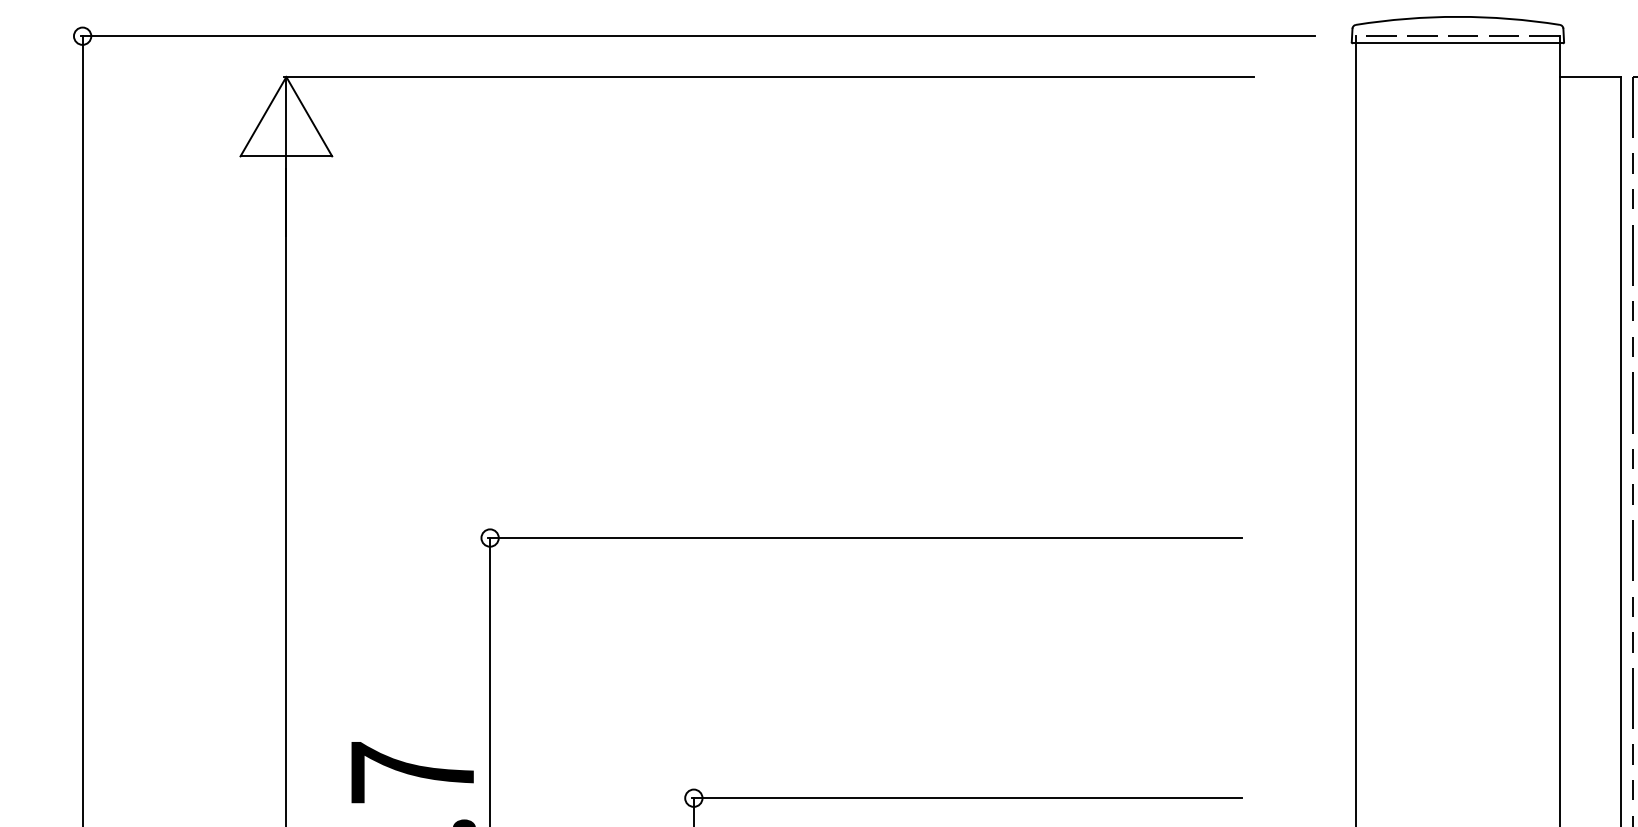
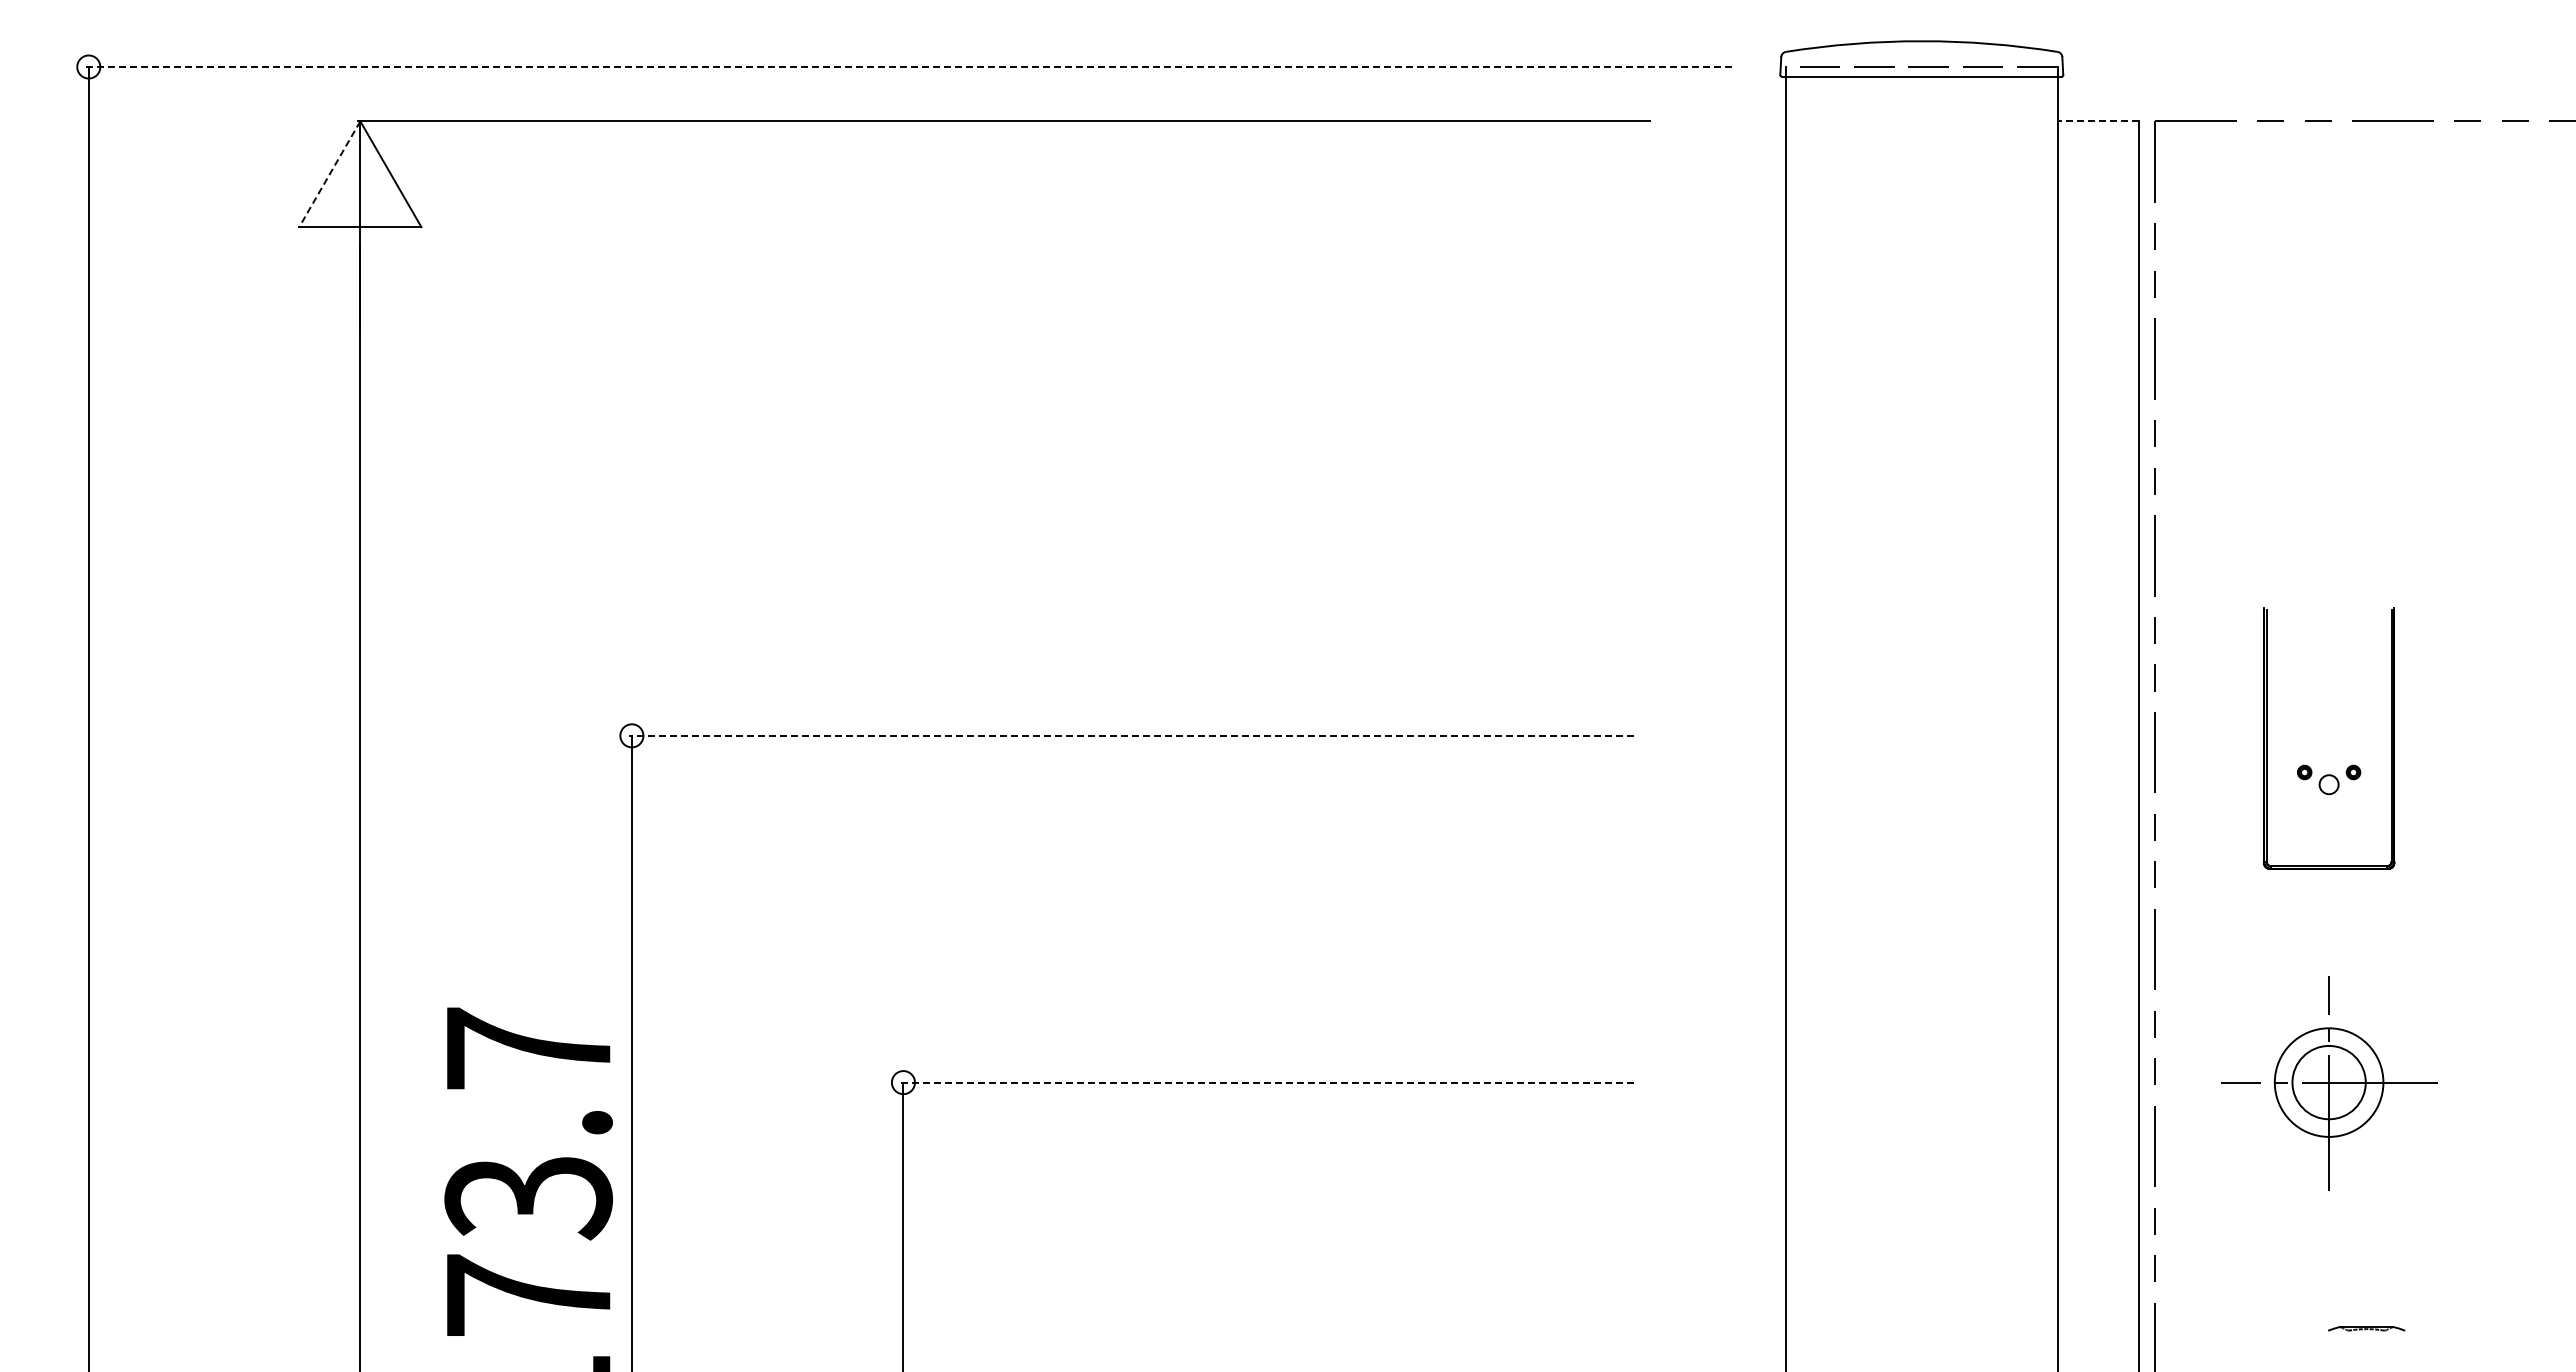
line: (697, 36) -> (908, 67), solid -> dashed
line: (1590, 77) -> (2098, 121), solid -> dashed
line: (263, 116) -> (329, 174), solid -> dashed
line: (864, 537) -> (1131, 735), solid -> dashed
line: (967, 798) -> (1267, 1082), solid -> dashed

